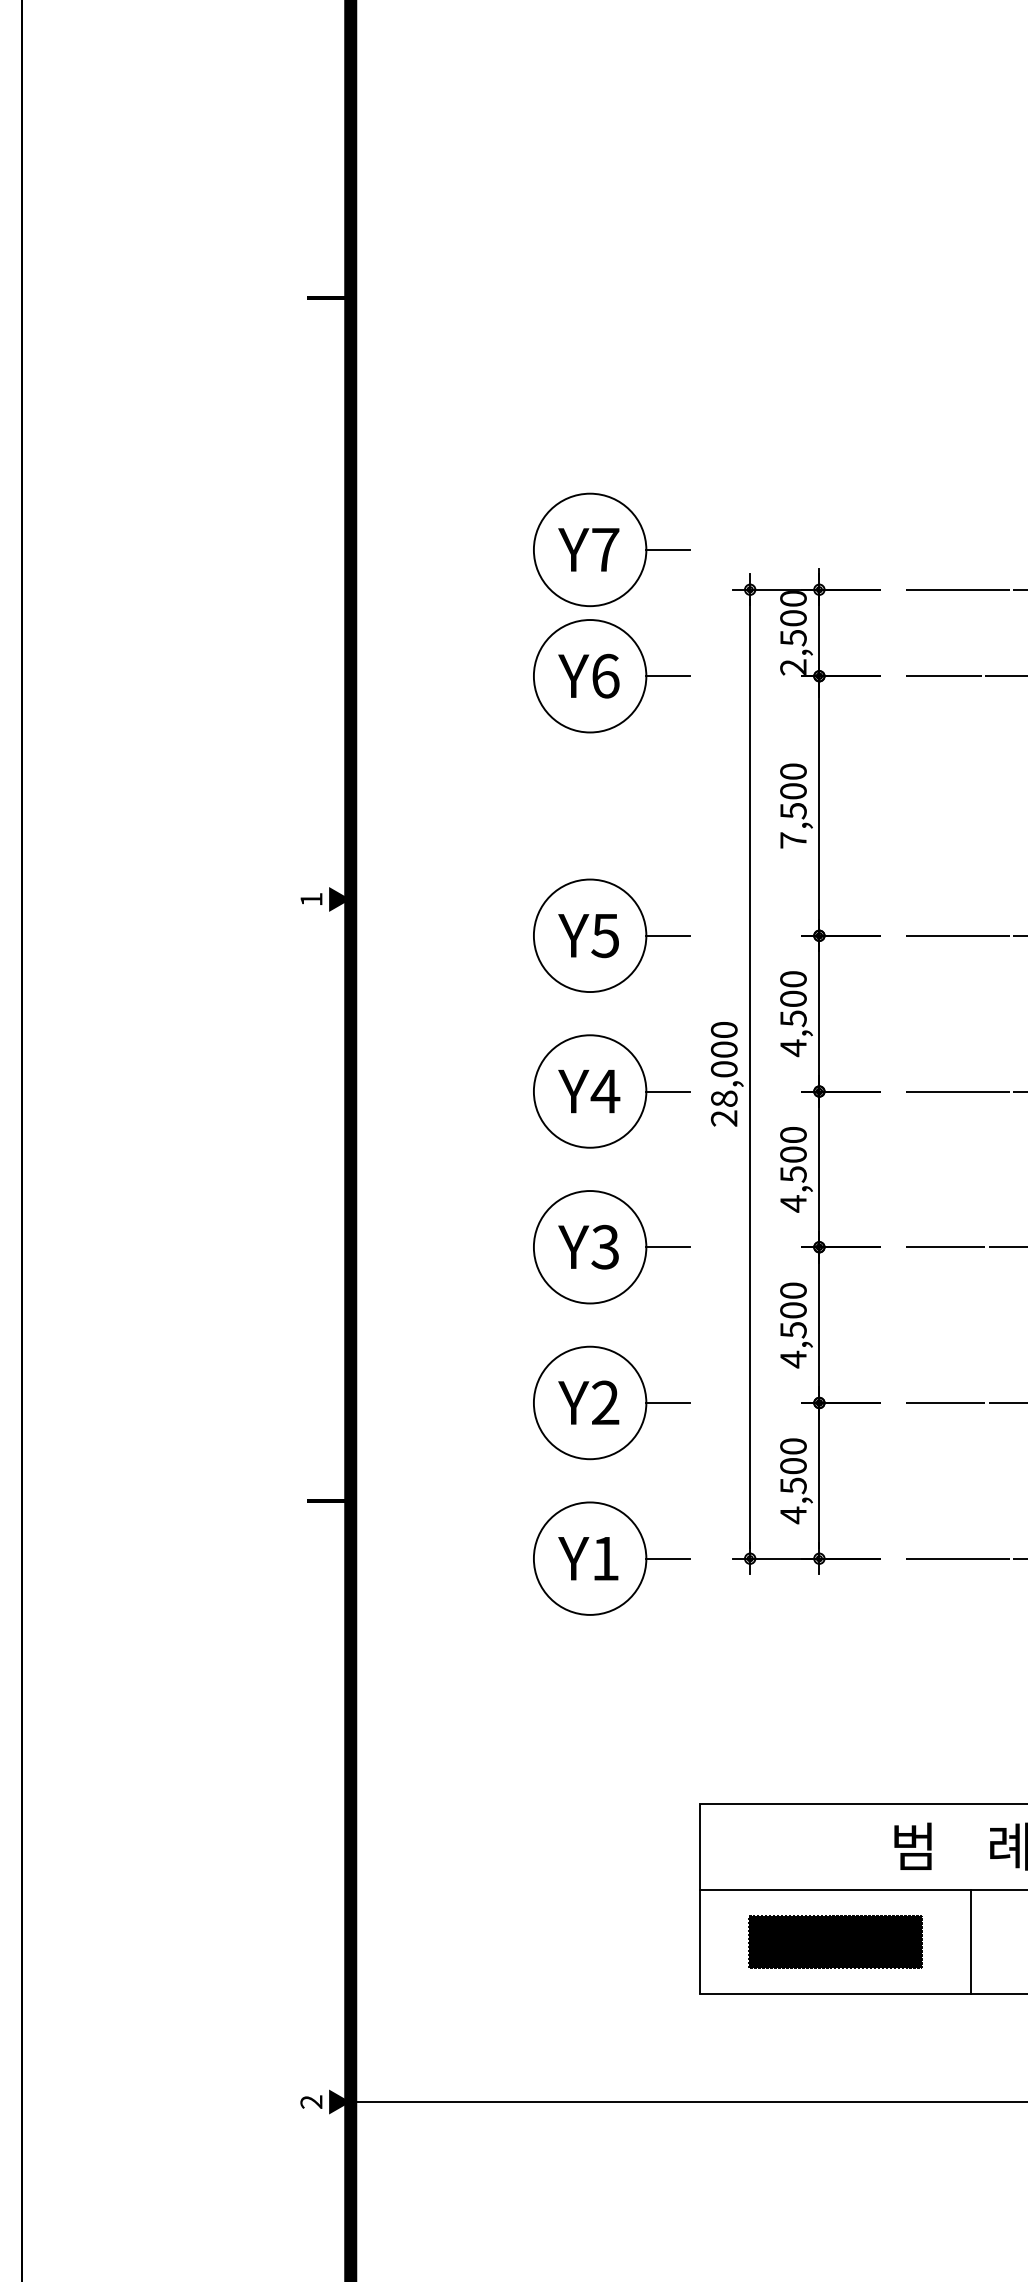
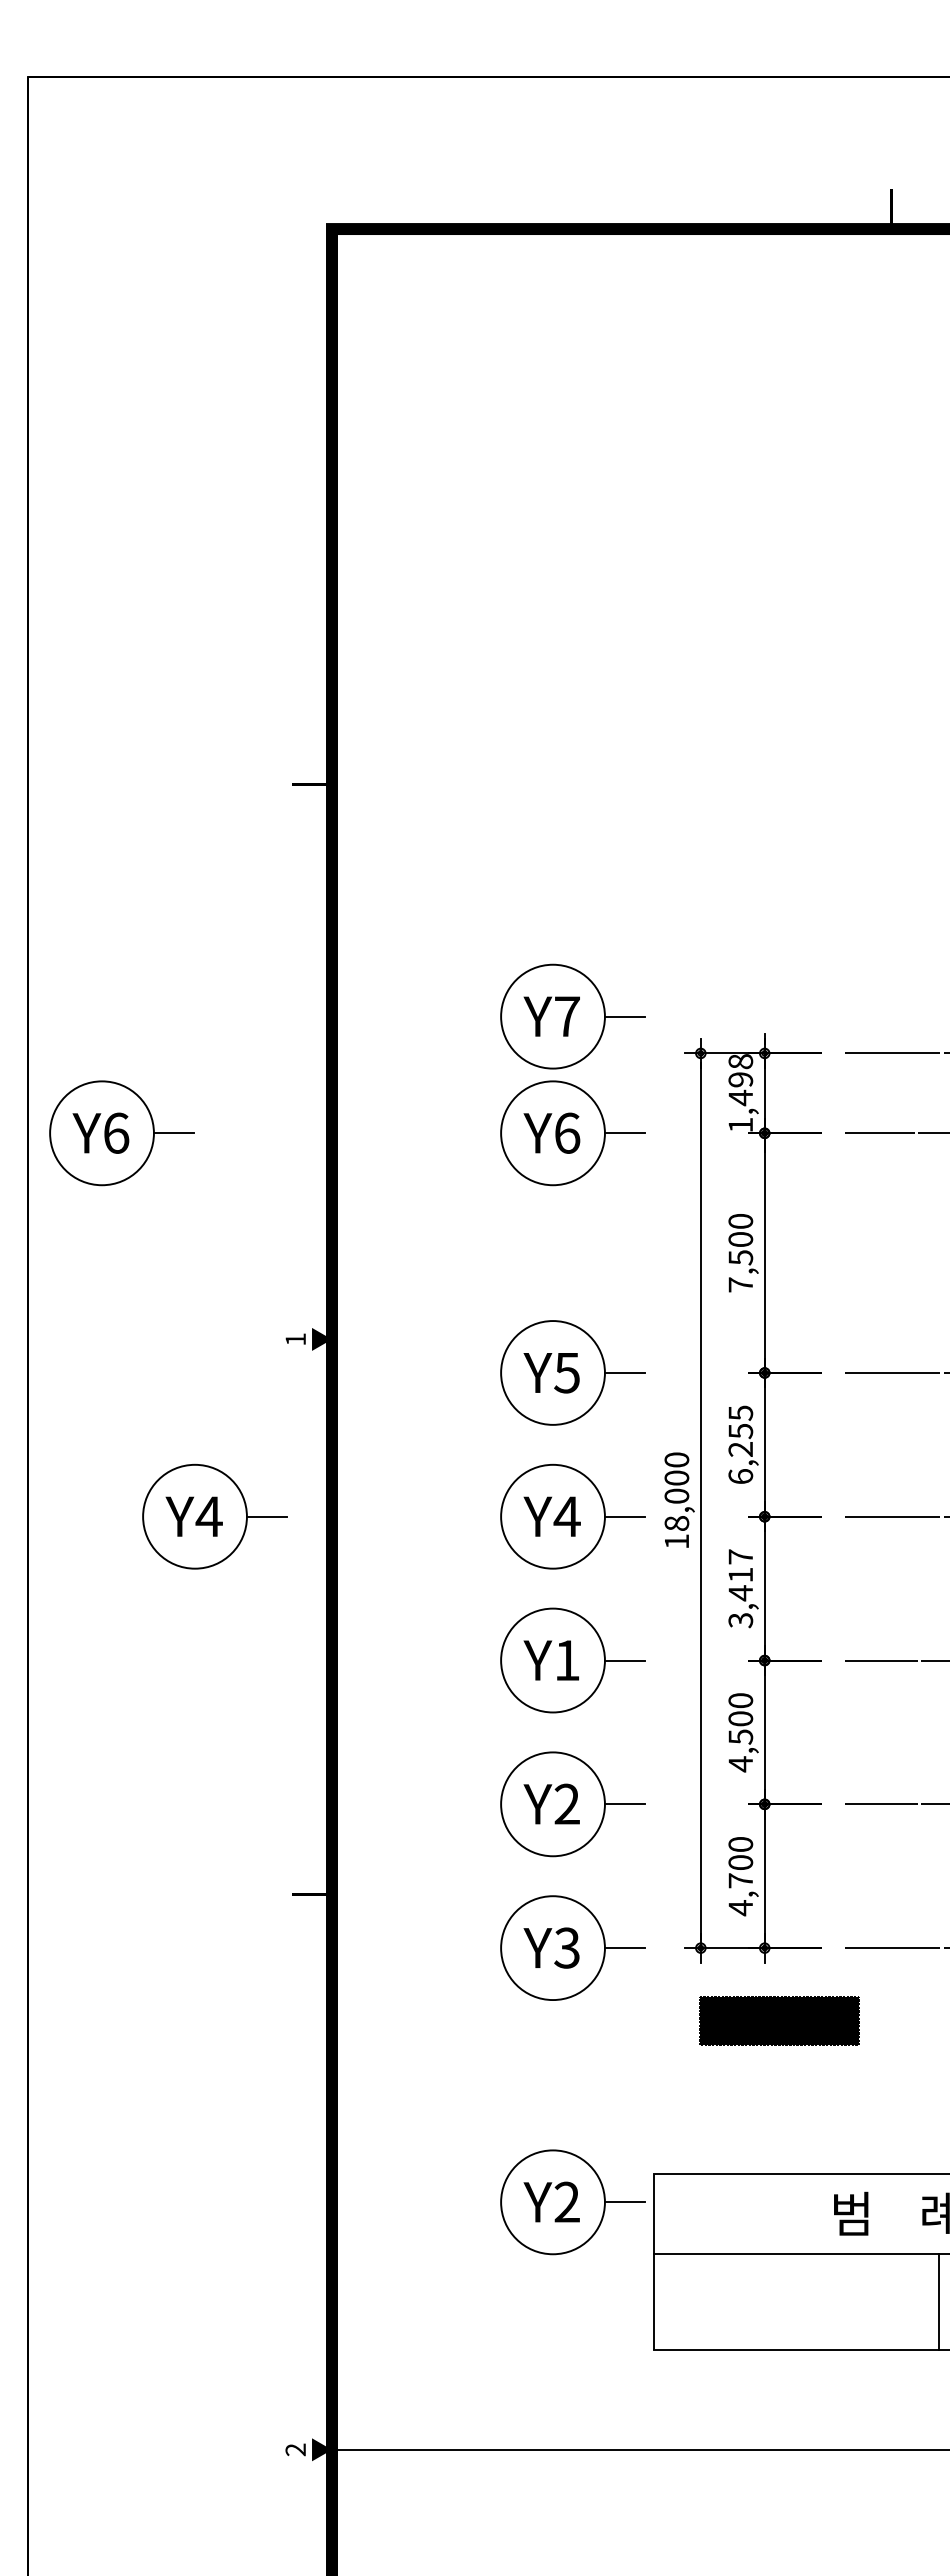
text: (793, 633) -> (740, 1093), 2,500 -> 1,498
part: (122, 676) -> (121, 1133), added
text: (793, 1013) -> (740, 1444), 4,500 -> 6,255
part: (223, 1091) -> (214, 1516), added
text: (723, 1118) -> (676, 1541), 28,000 -> 18,000
text: (793, 1169) -> (740, 1588), 4,500 -> 3,417
text: (604, 1247) -> (566, 1660), Y3 -> Y1
text: (793, 1485) -> (740, 1880), 4,500 -> 4,700
text: (604, 1558) -> (566, 1947), Y1 -> Y3
part: (611, 1834) -> (572, 2202), added
part: (835, 1941) -> (779, 2020), moved
line: (970, 1942) -> (938, 2302), moved

